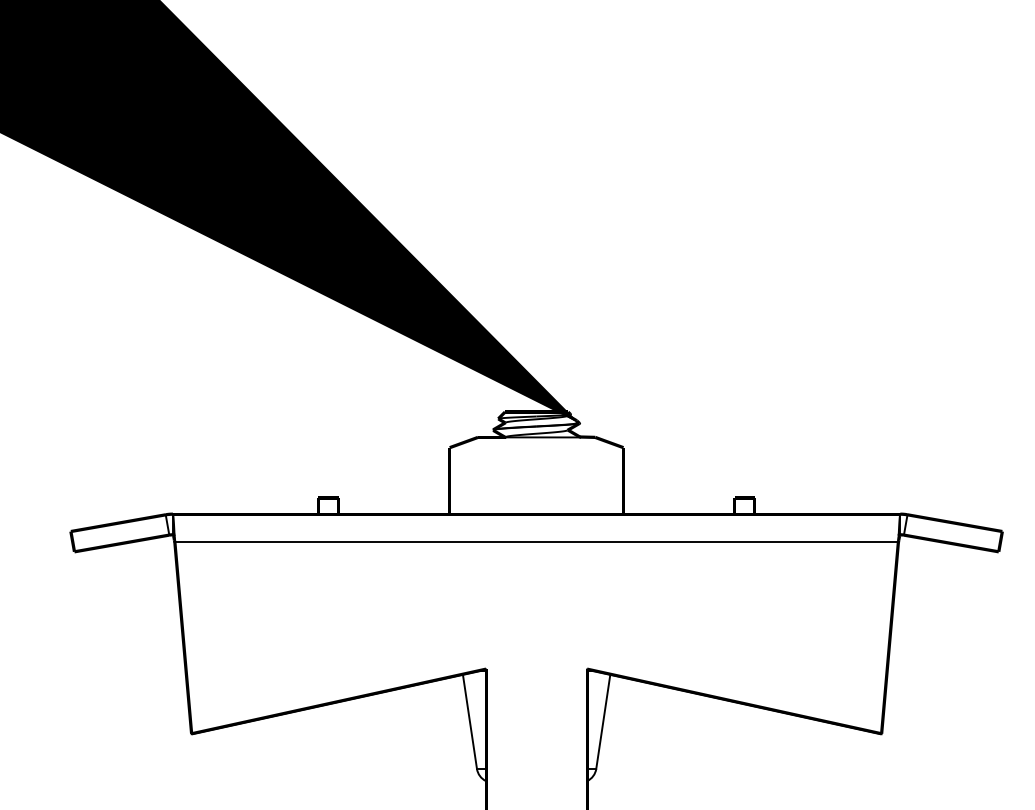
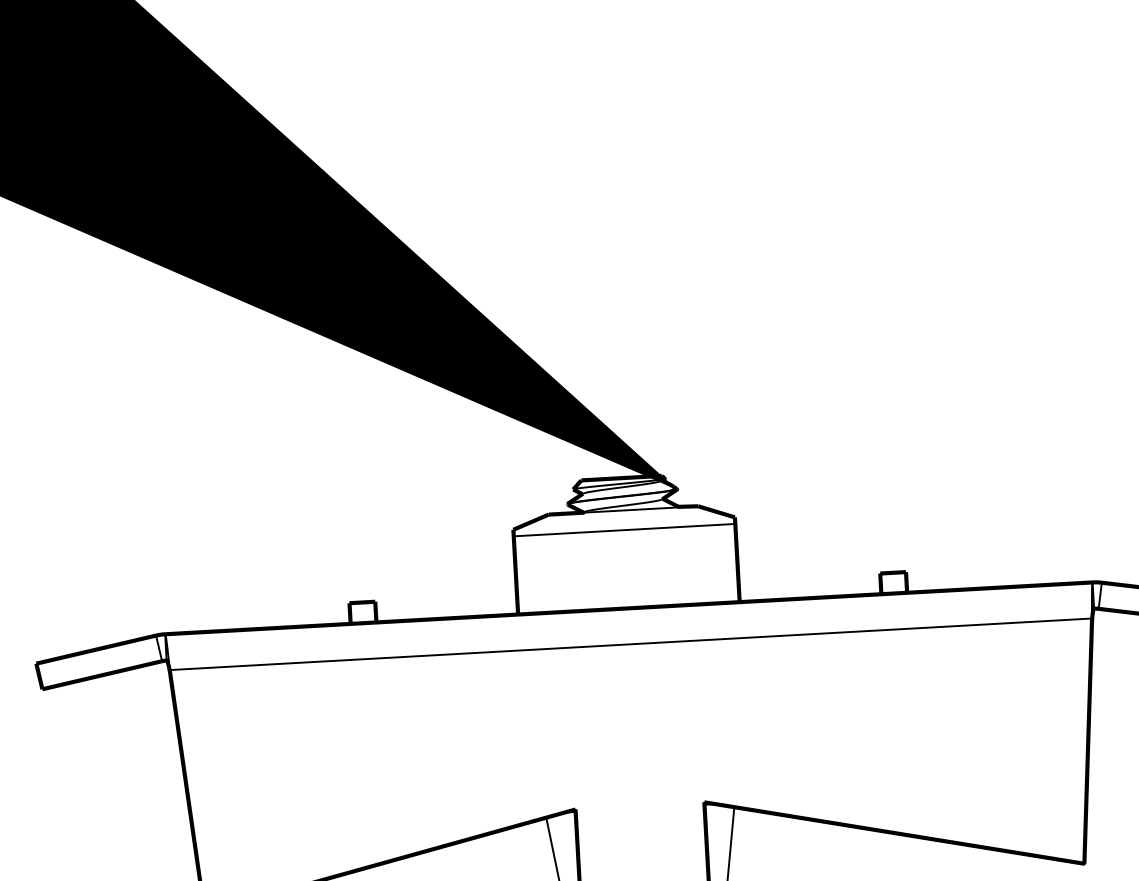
line: (536, 452) -> (624, 529), added

